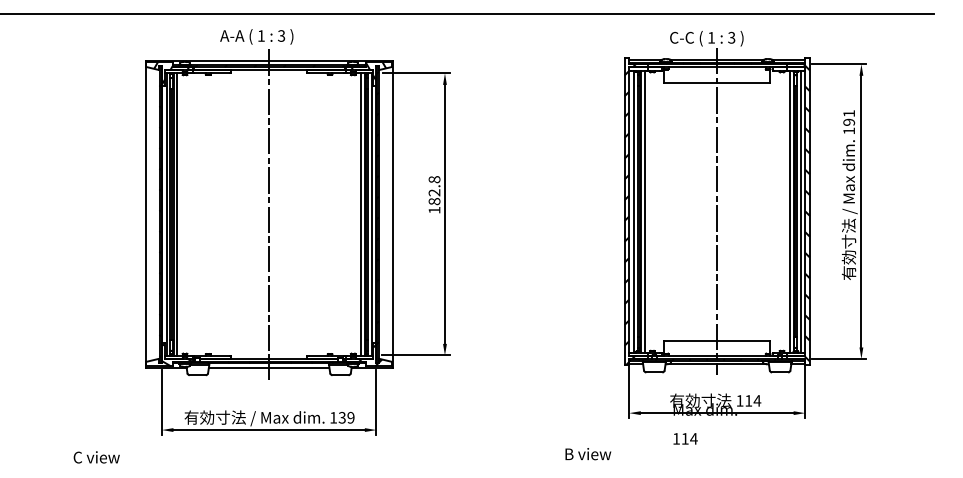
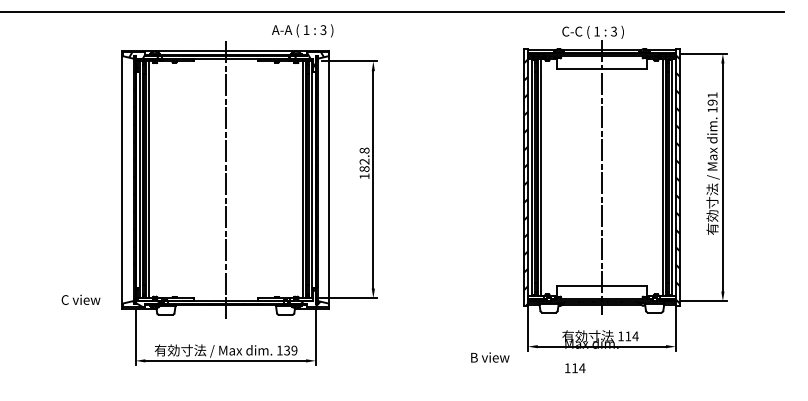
text: (256, 36) -> (302, 30), moved
line: (268, 368) -> (225, 309), removed
text: (588, 454) -> (490, 357), moved
text: (96, 457) -> (80, 299), moved

